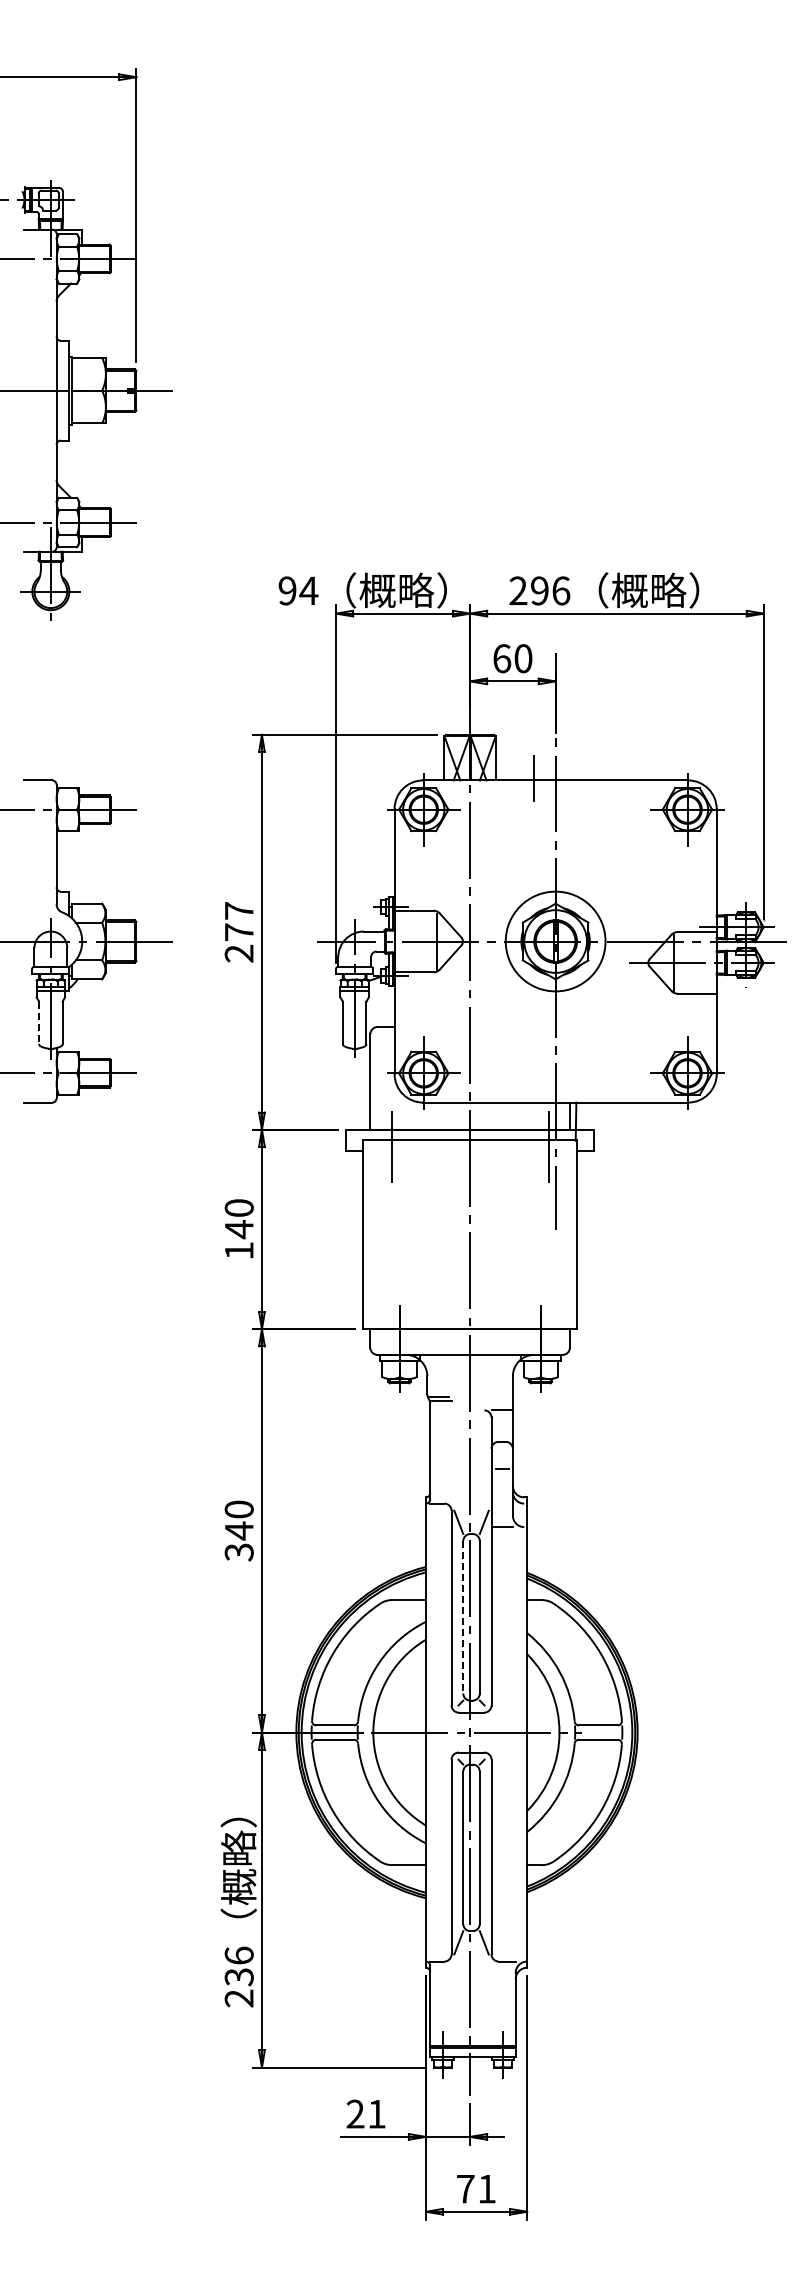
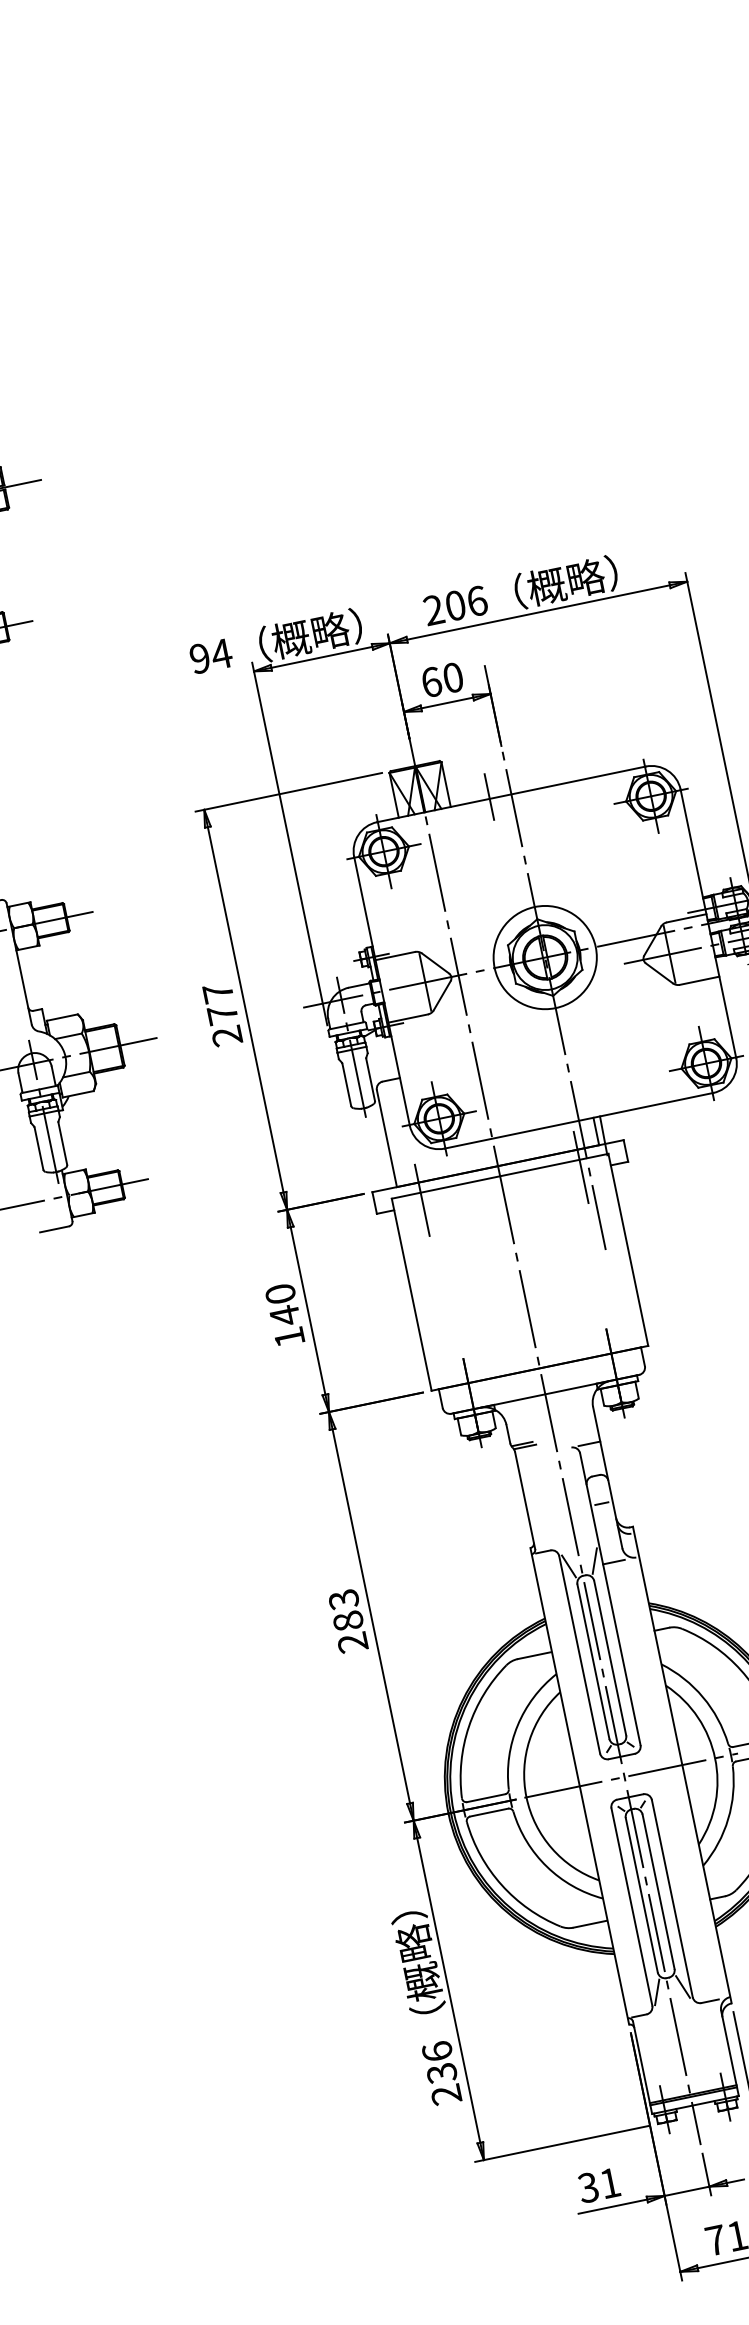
text: (539, 590) -> (455, 605), 296 -> 206
line: (39, 1023) -> (39, 1148), dashed -> solid
text: (238, 1530) -> (347, 1620), 340 -> 283
line: (463, 1617) -> (593, 1661), dashed -> solid
text: (355, 2114) -> (588, 2188), 21 -> 31

